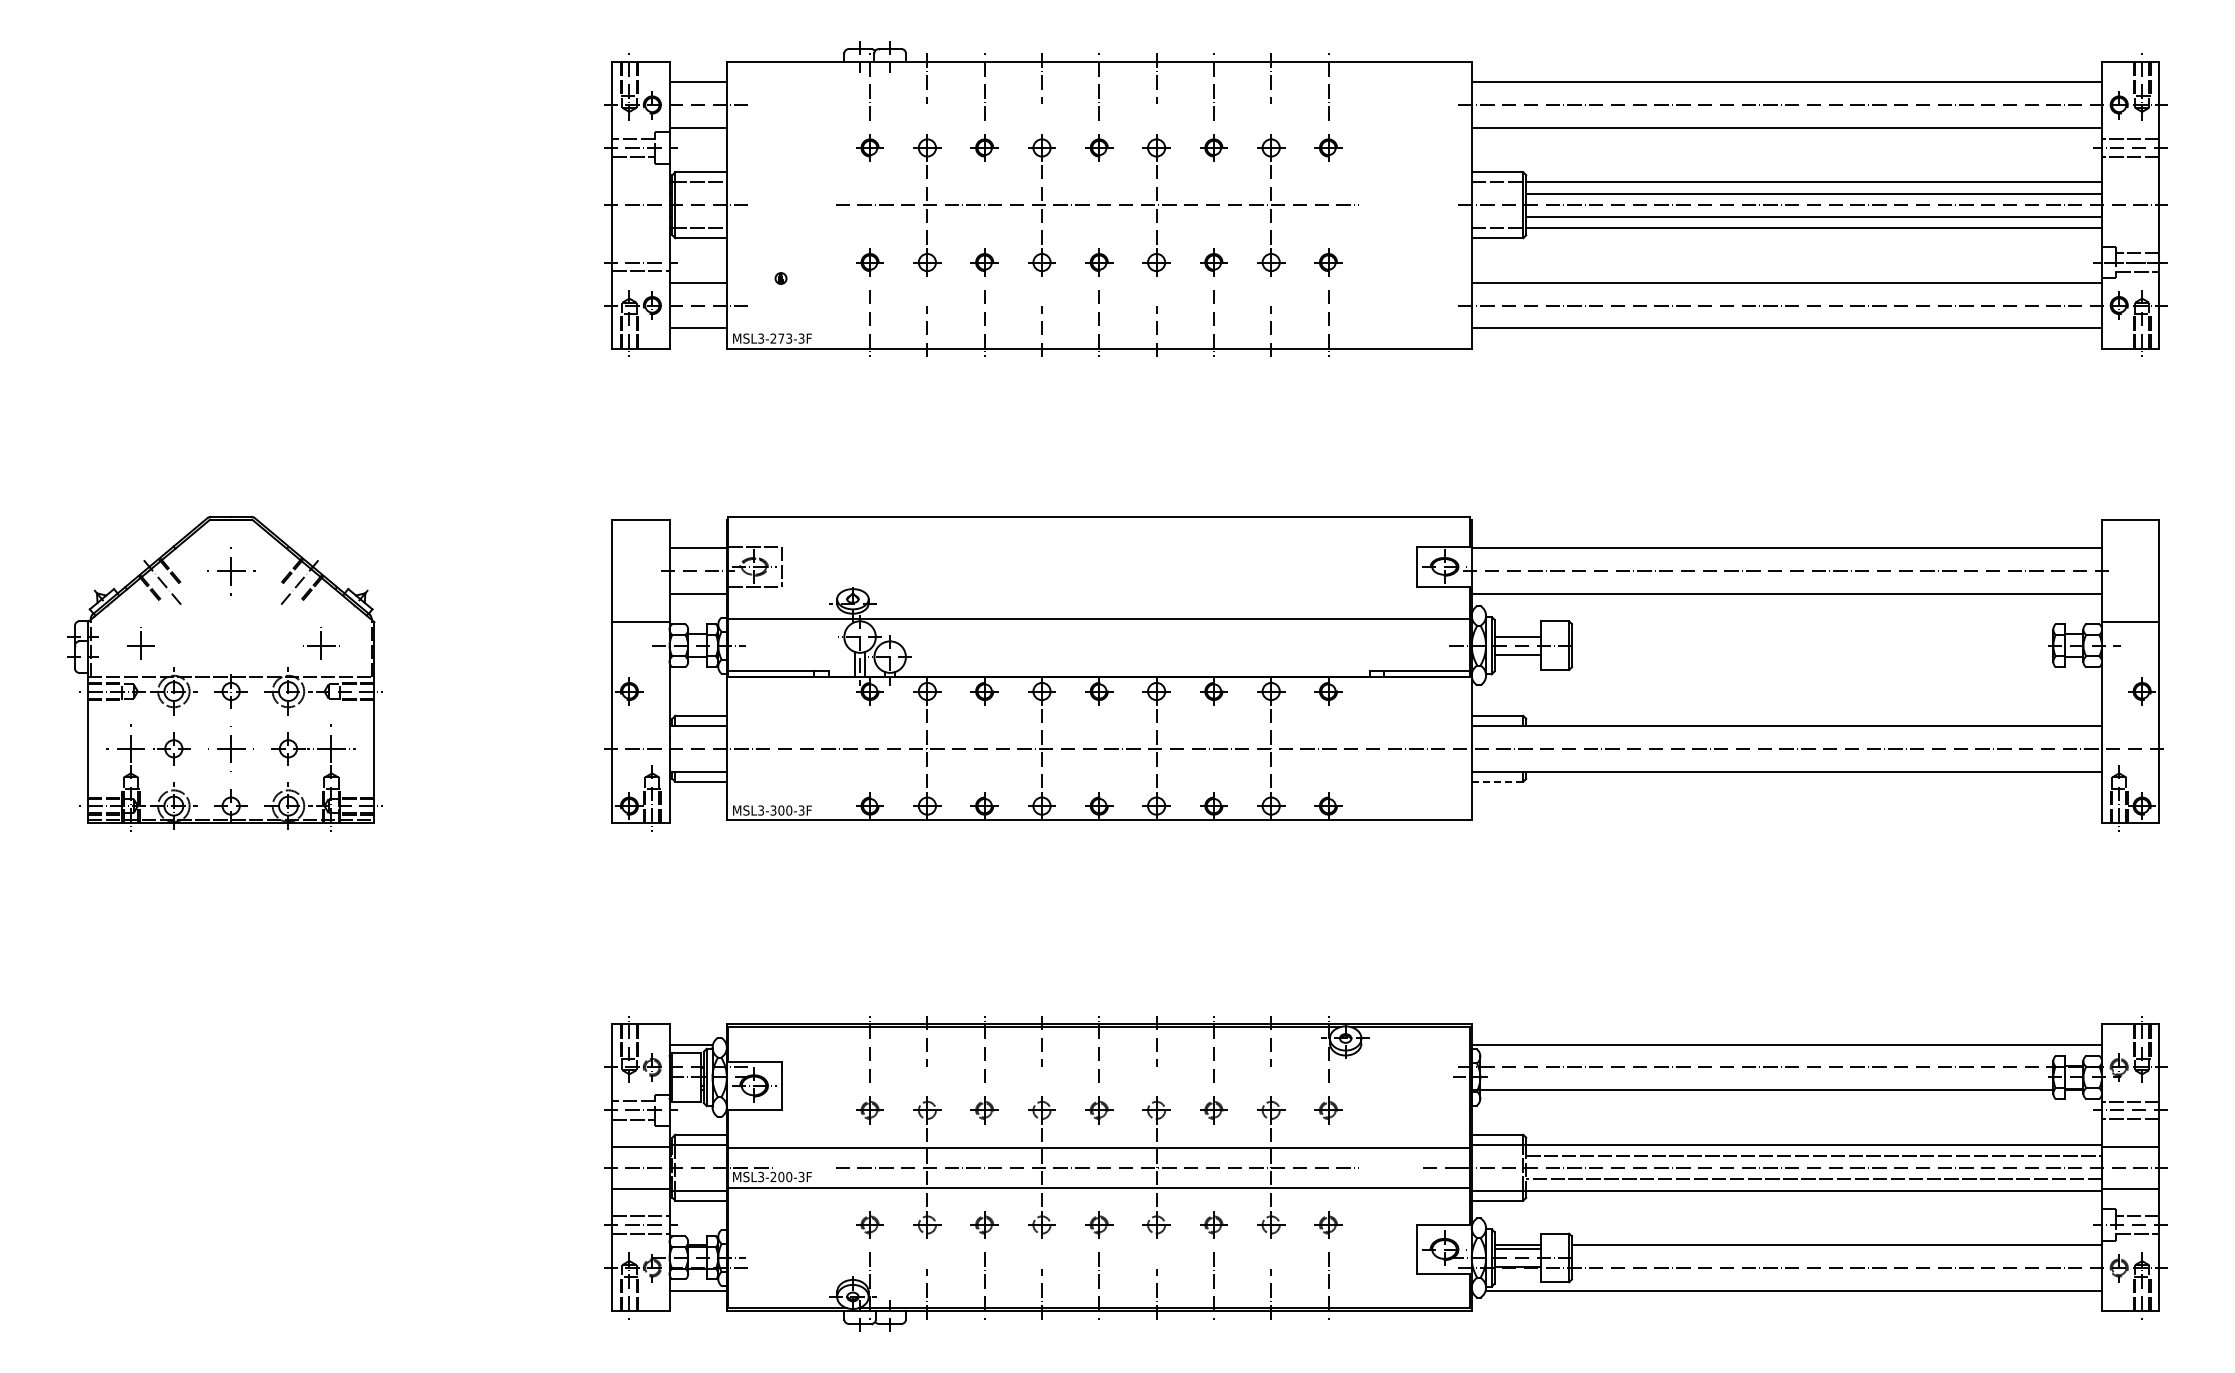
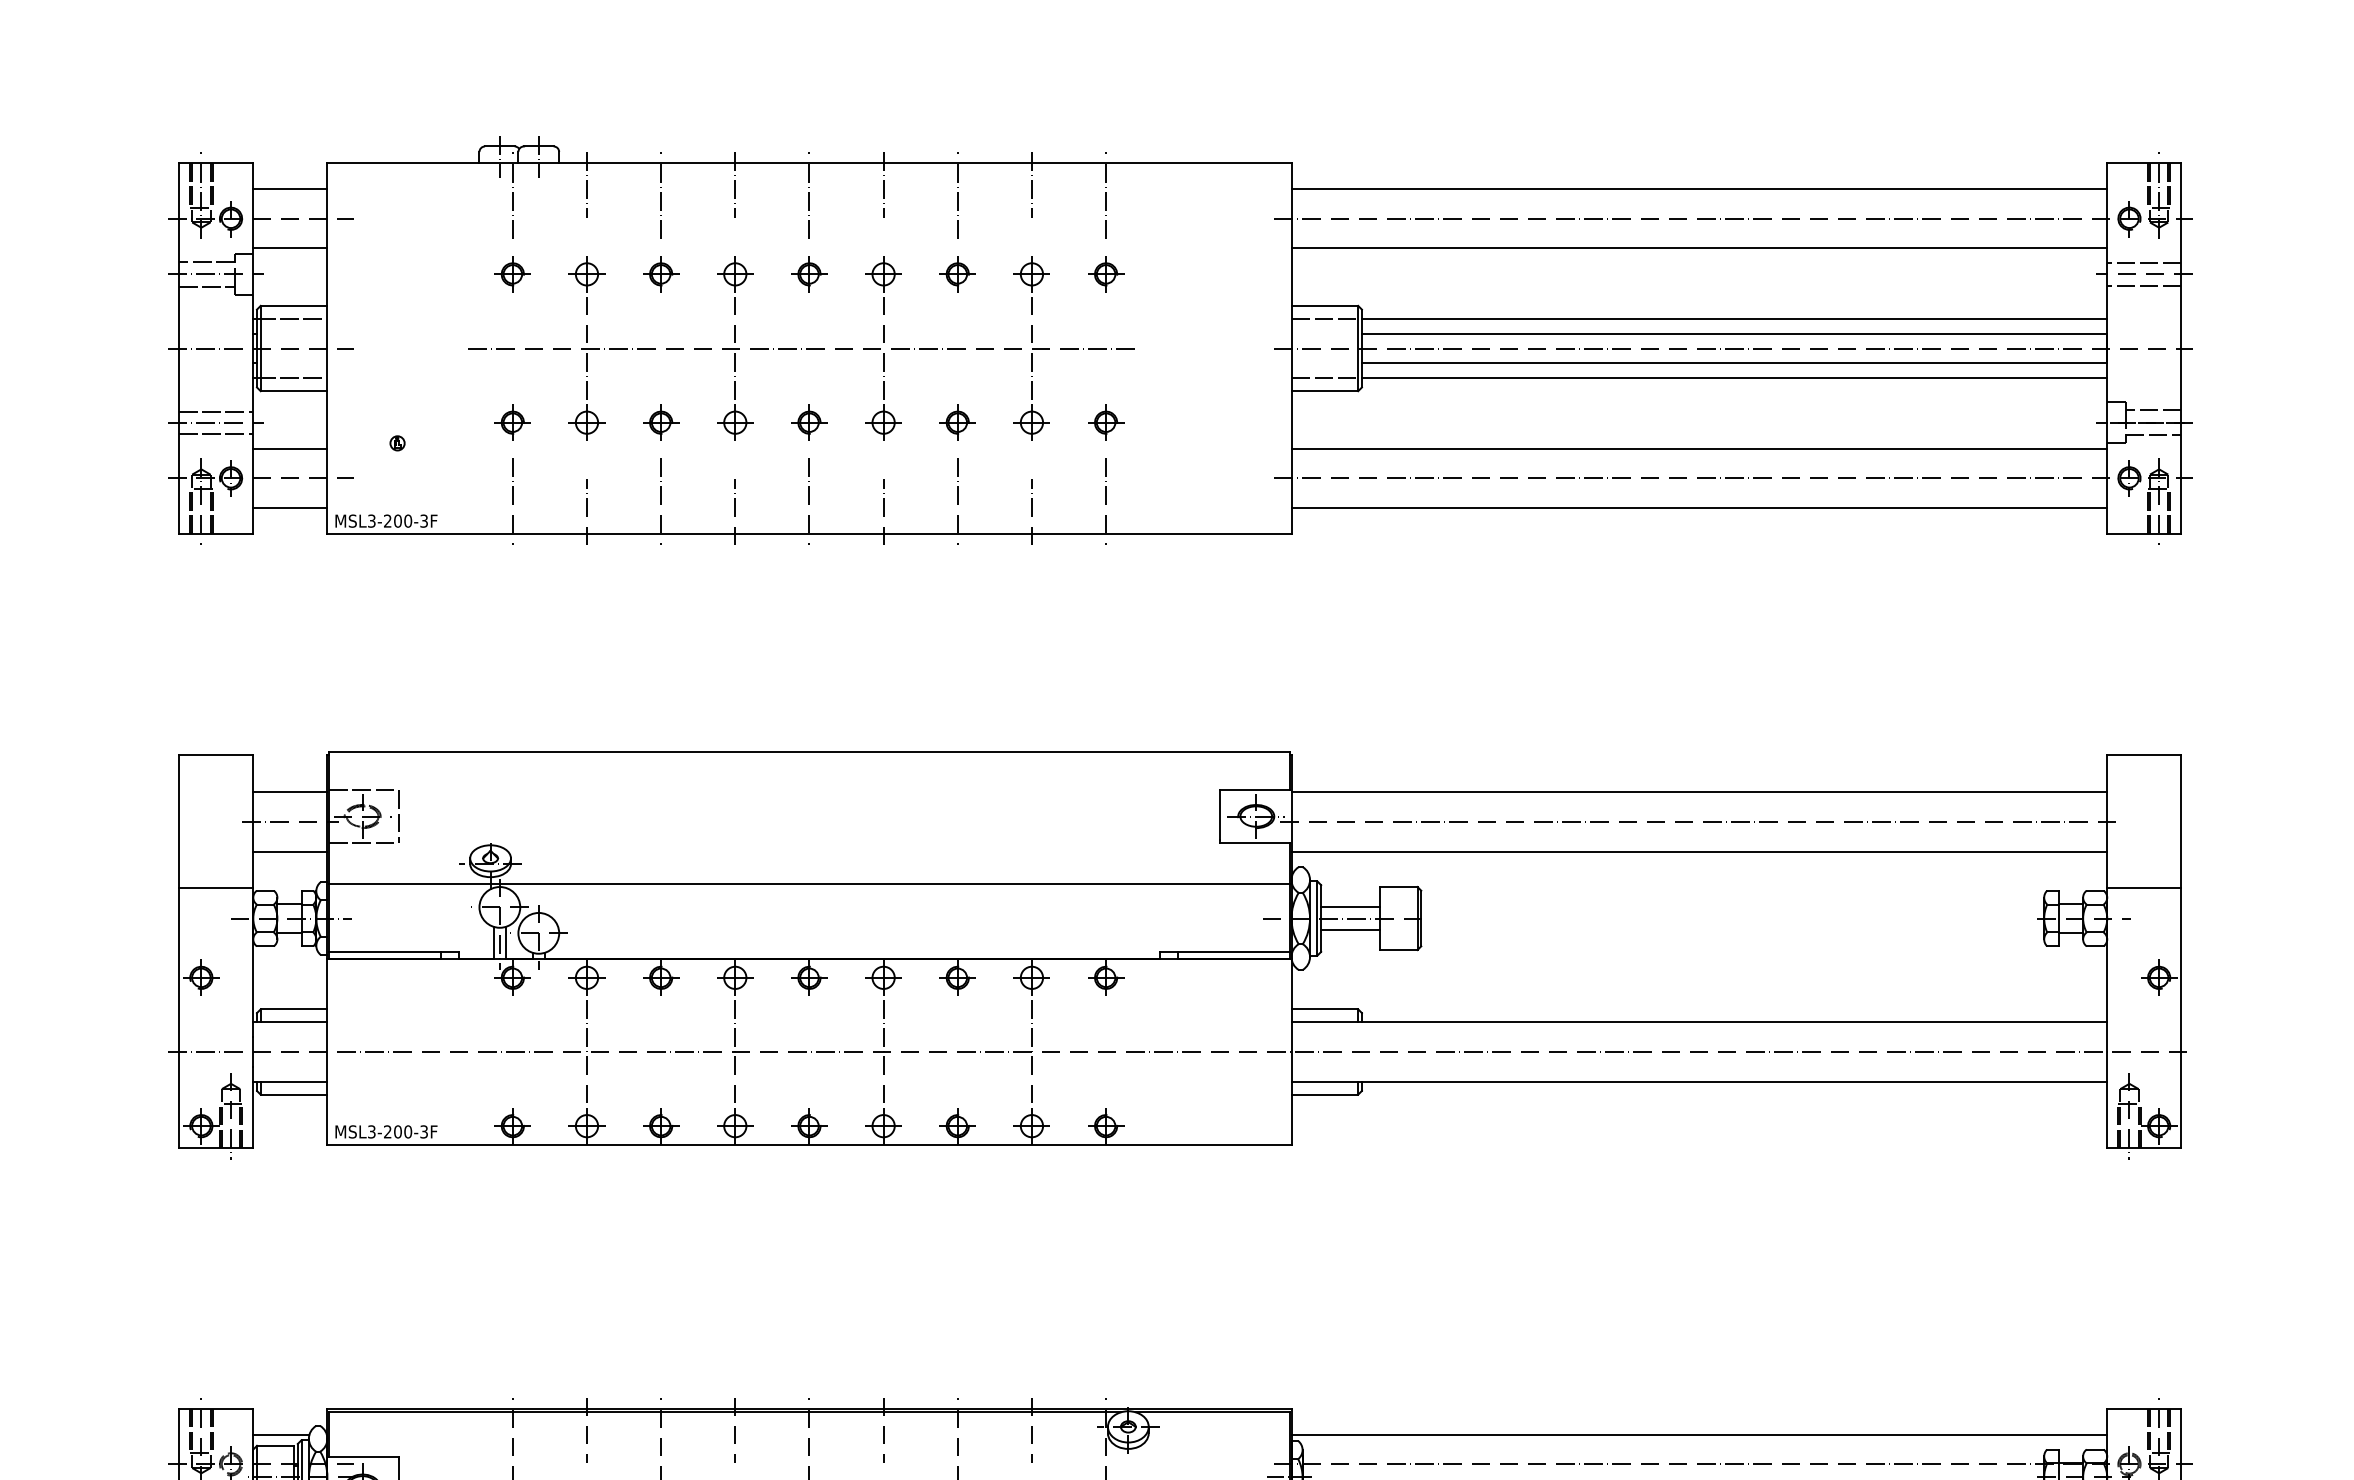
line: (640, 253) -> (215, 410), added
text: (785, 338) -> (403, 520), MSL3-273-3F -> MSL3-200-3F
line: (1497, 781) -> (1324, 1094), dashed -> solid
text: (773, 810) -> (387, 1131), MSL3-300-3F -> MSL3-200-3F

